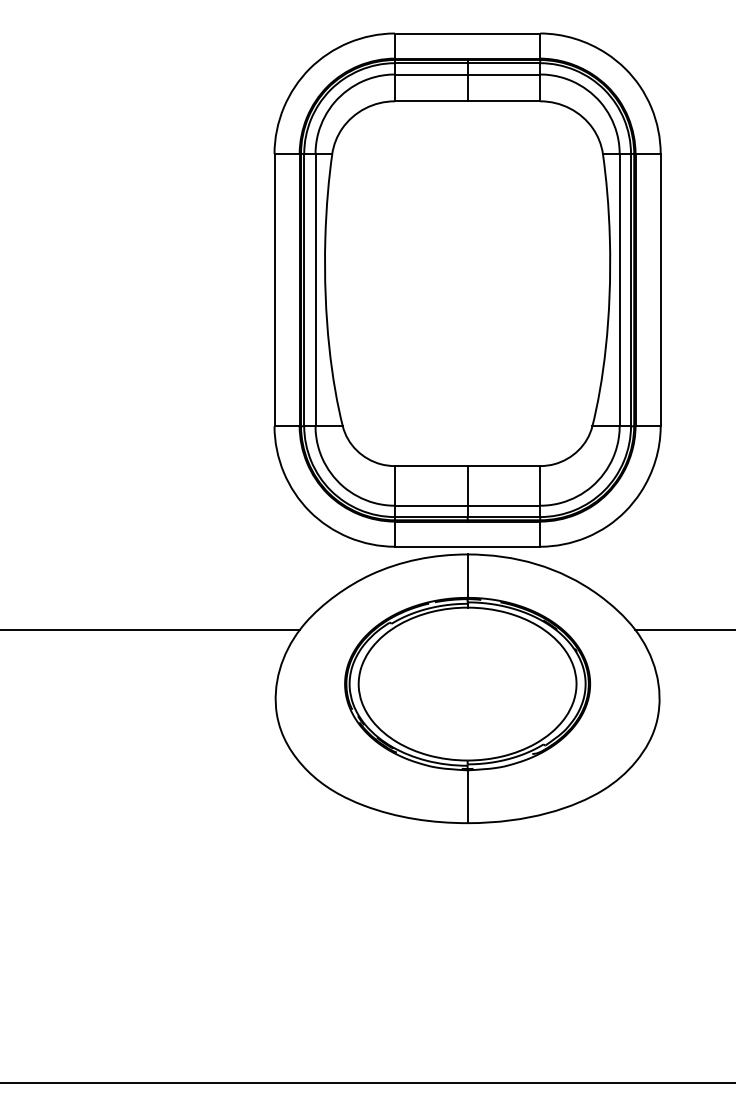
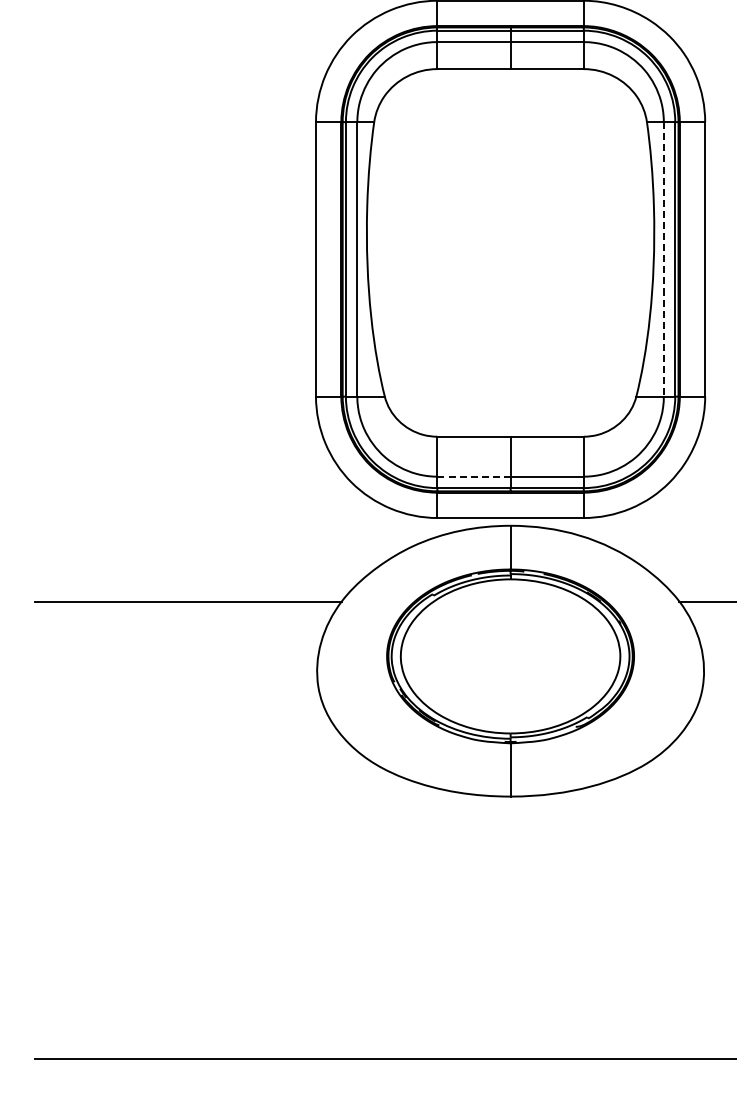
line: (619, 290) -> (663, 259), solid -> dashed
line: (431, 505) -> (474, 476), solid -> dashed

